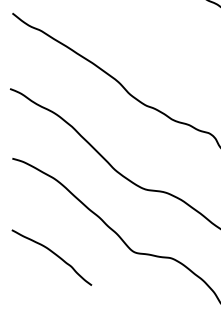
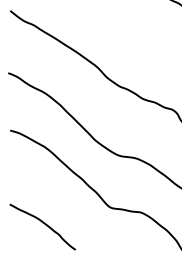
curve: (54, 254) -> (44, 224), moved

